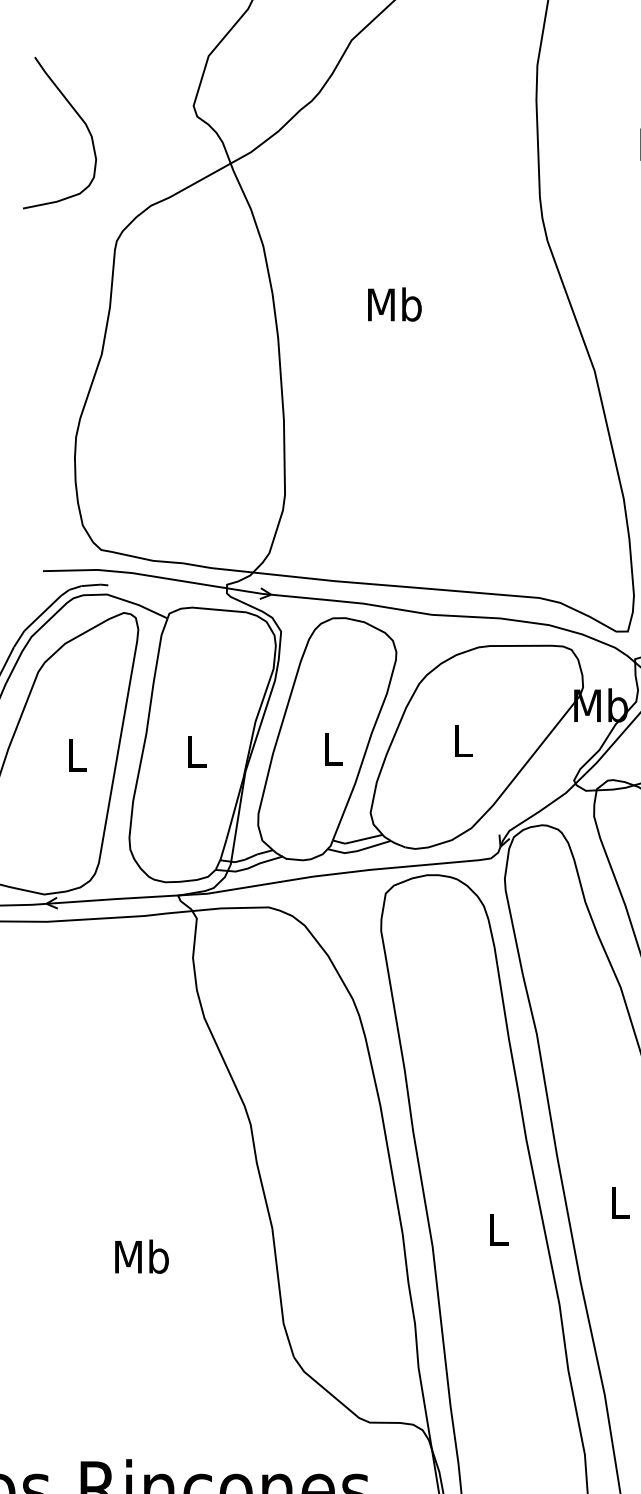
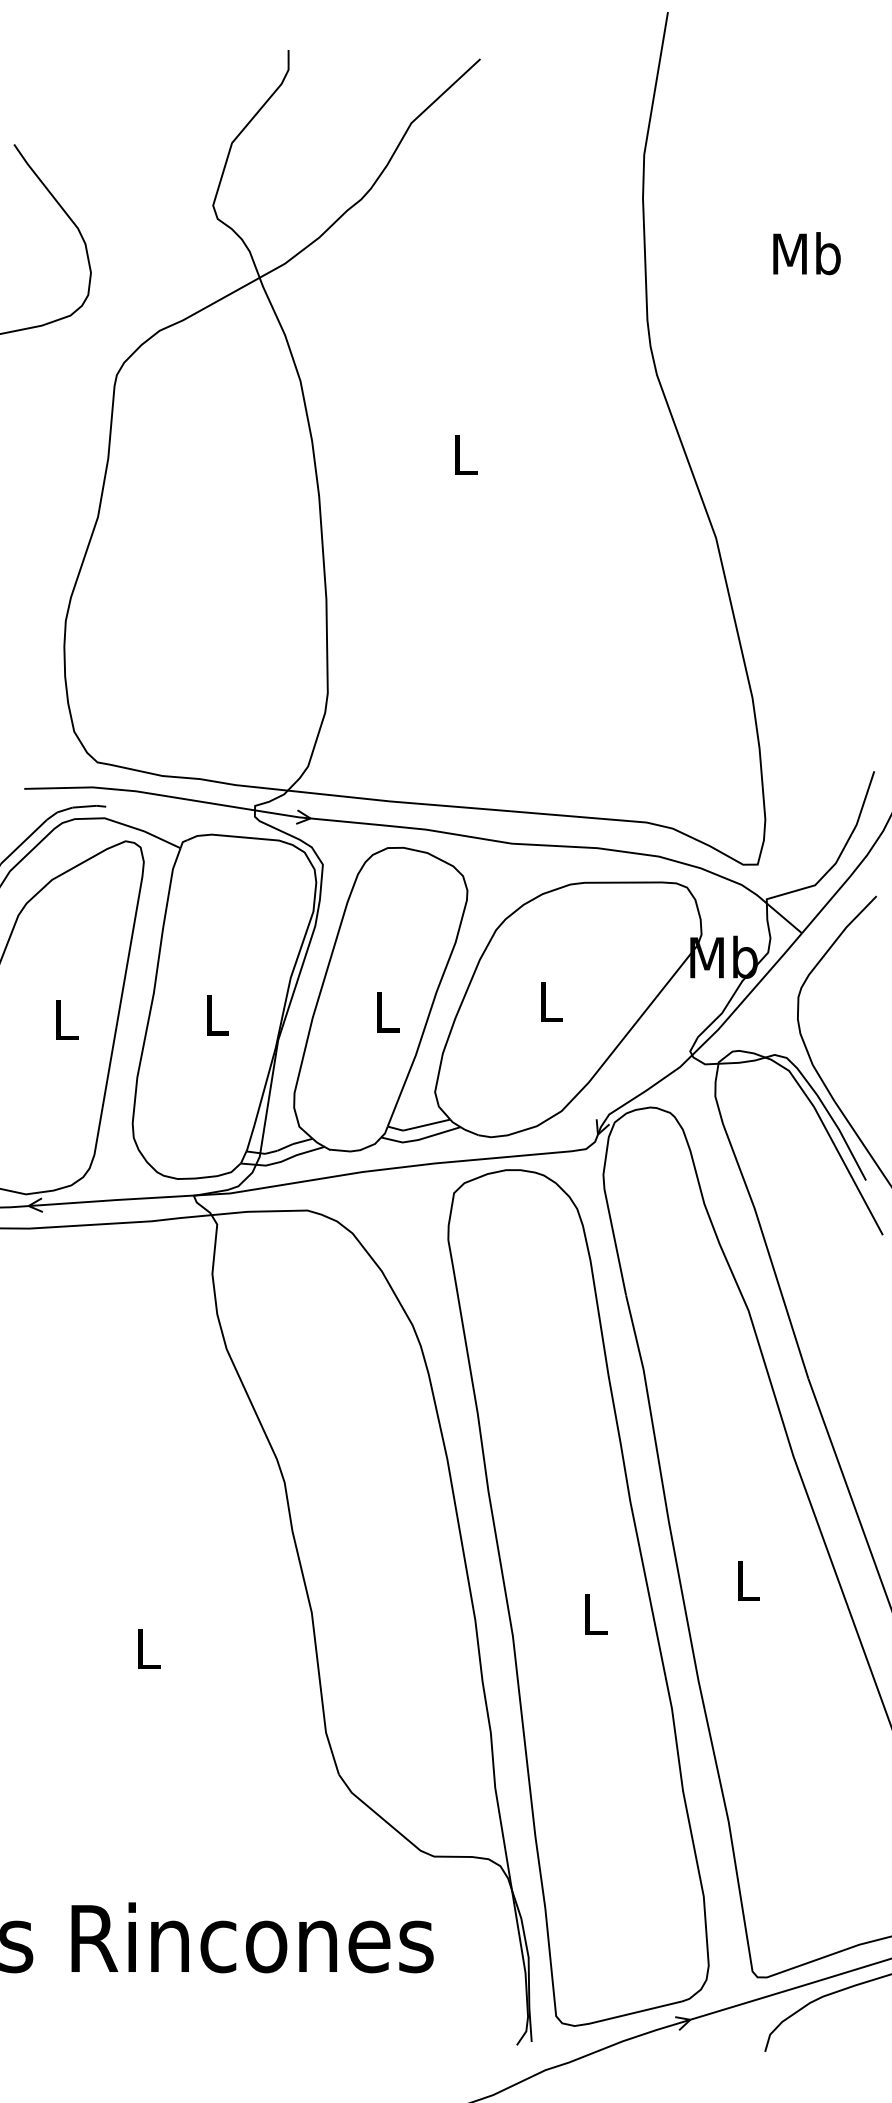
text: (394, 304) -> (465, 454), Mb -> L
text: (142, 1256) -> (148, 1648), Mb -> L

